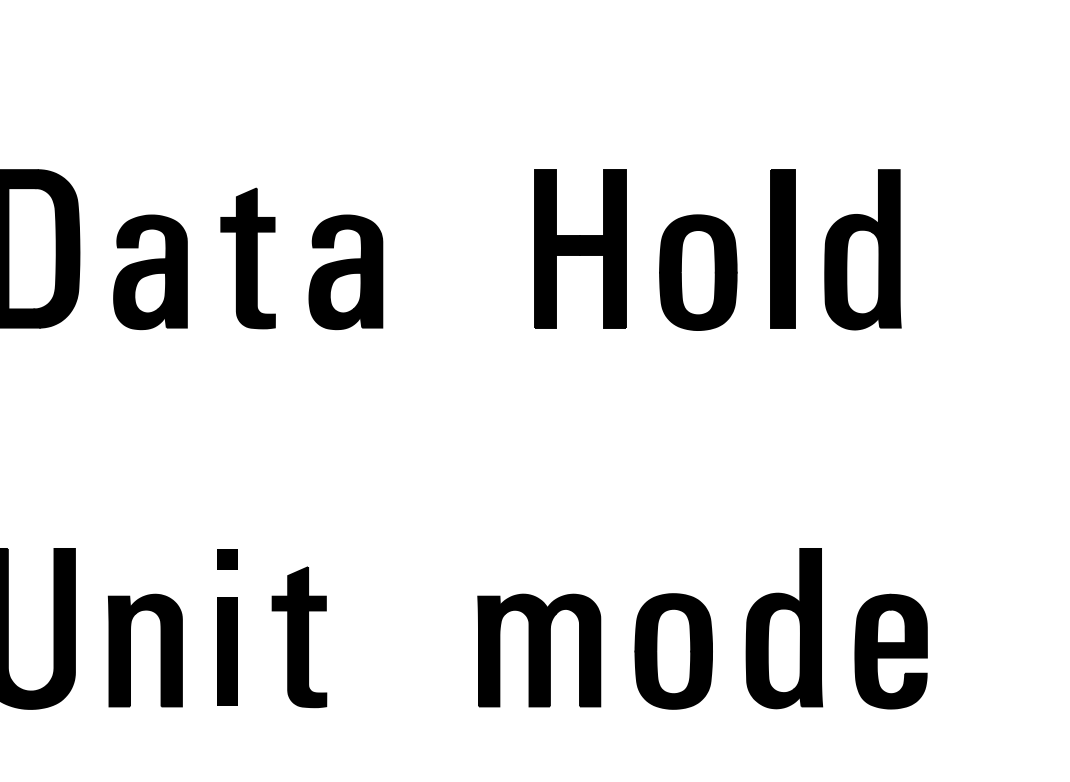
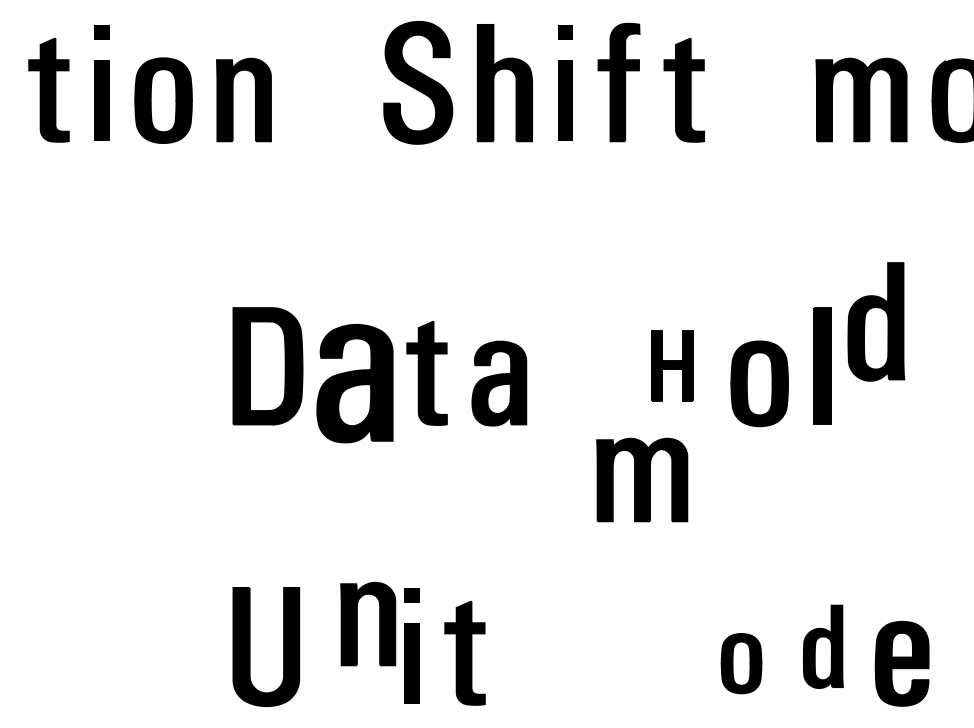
part: (580, 247) -> (672, 365), size x0.6
part: (863, 249) -> (876, 321), moved
part: (149, 272) -> (354, 383), size x1.4
part: (784, 628) -> (823, 646), size x0.7
part: (130, 649) -> (357, 623), moved
part: (539, 649) -> (642, 479), moved
part: (673, 651) -> (741, 663), size x0.7

